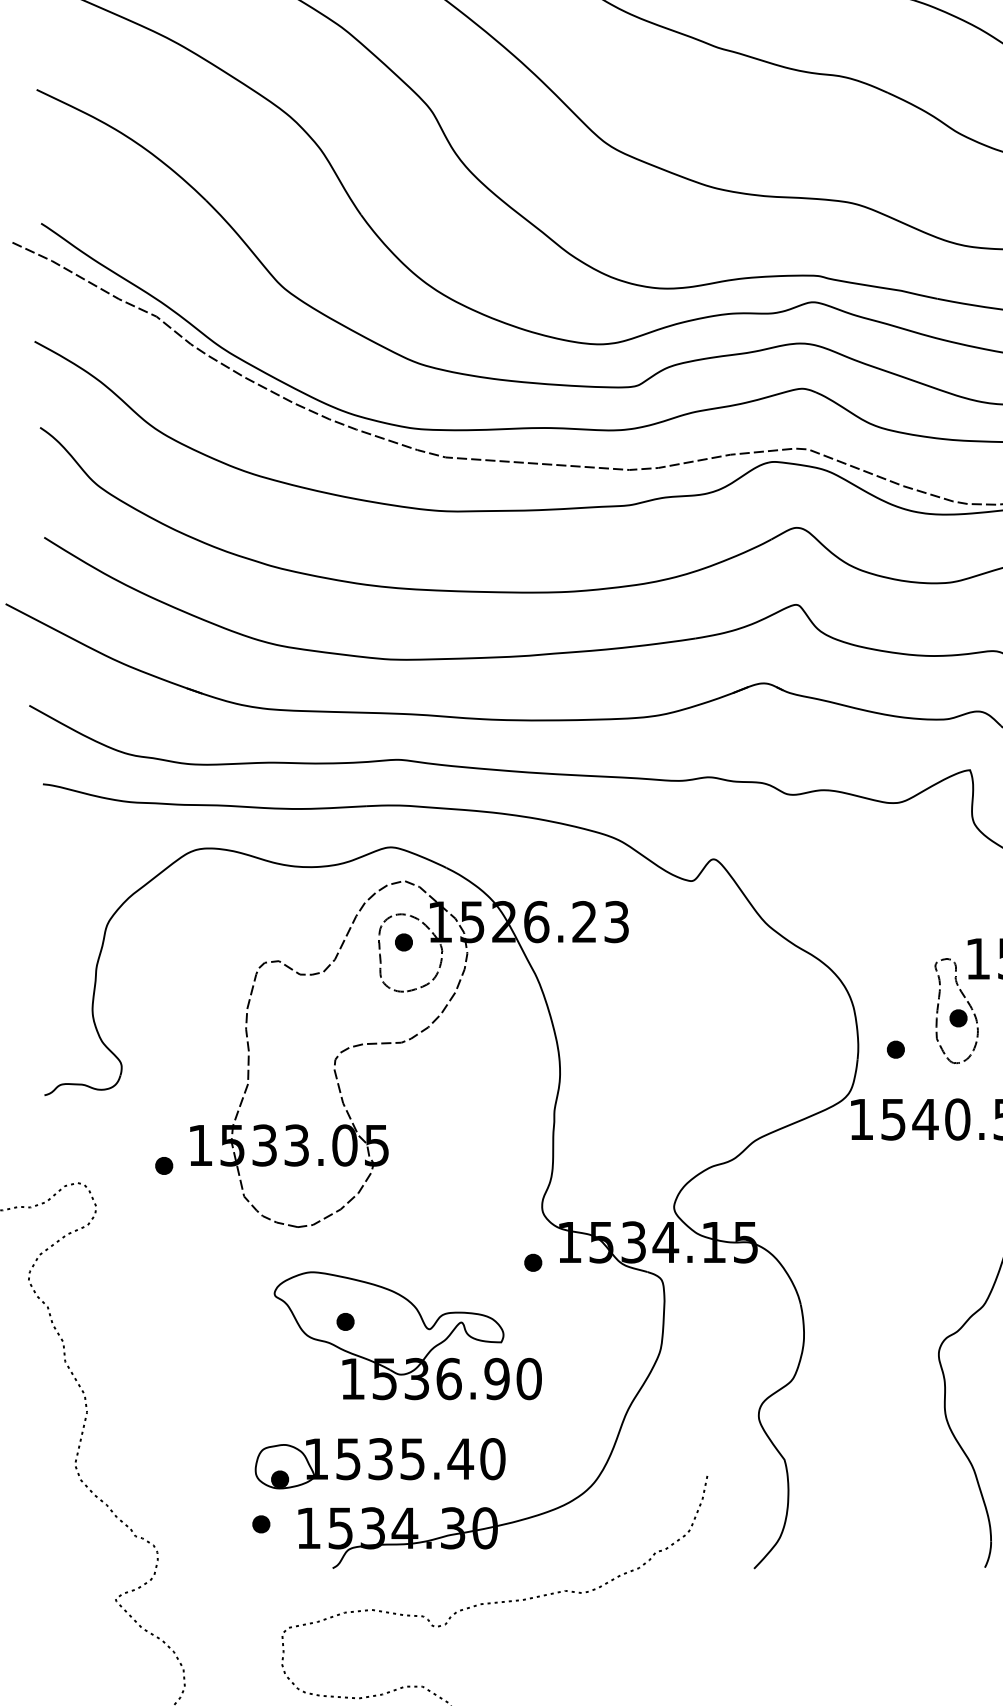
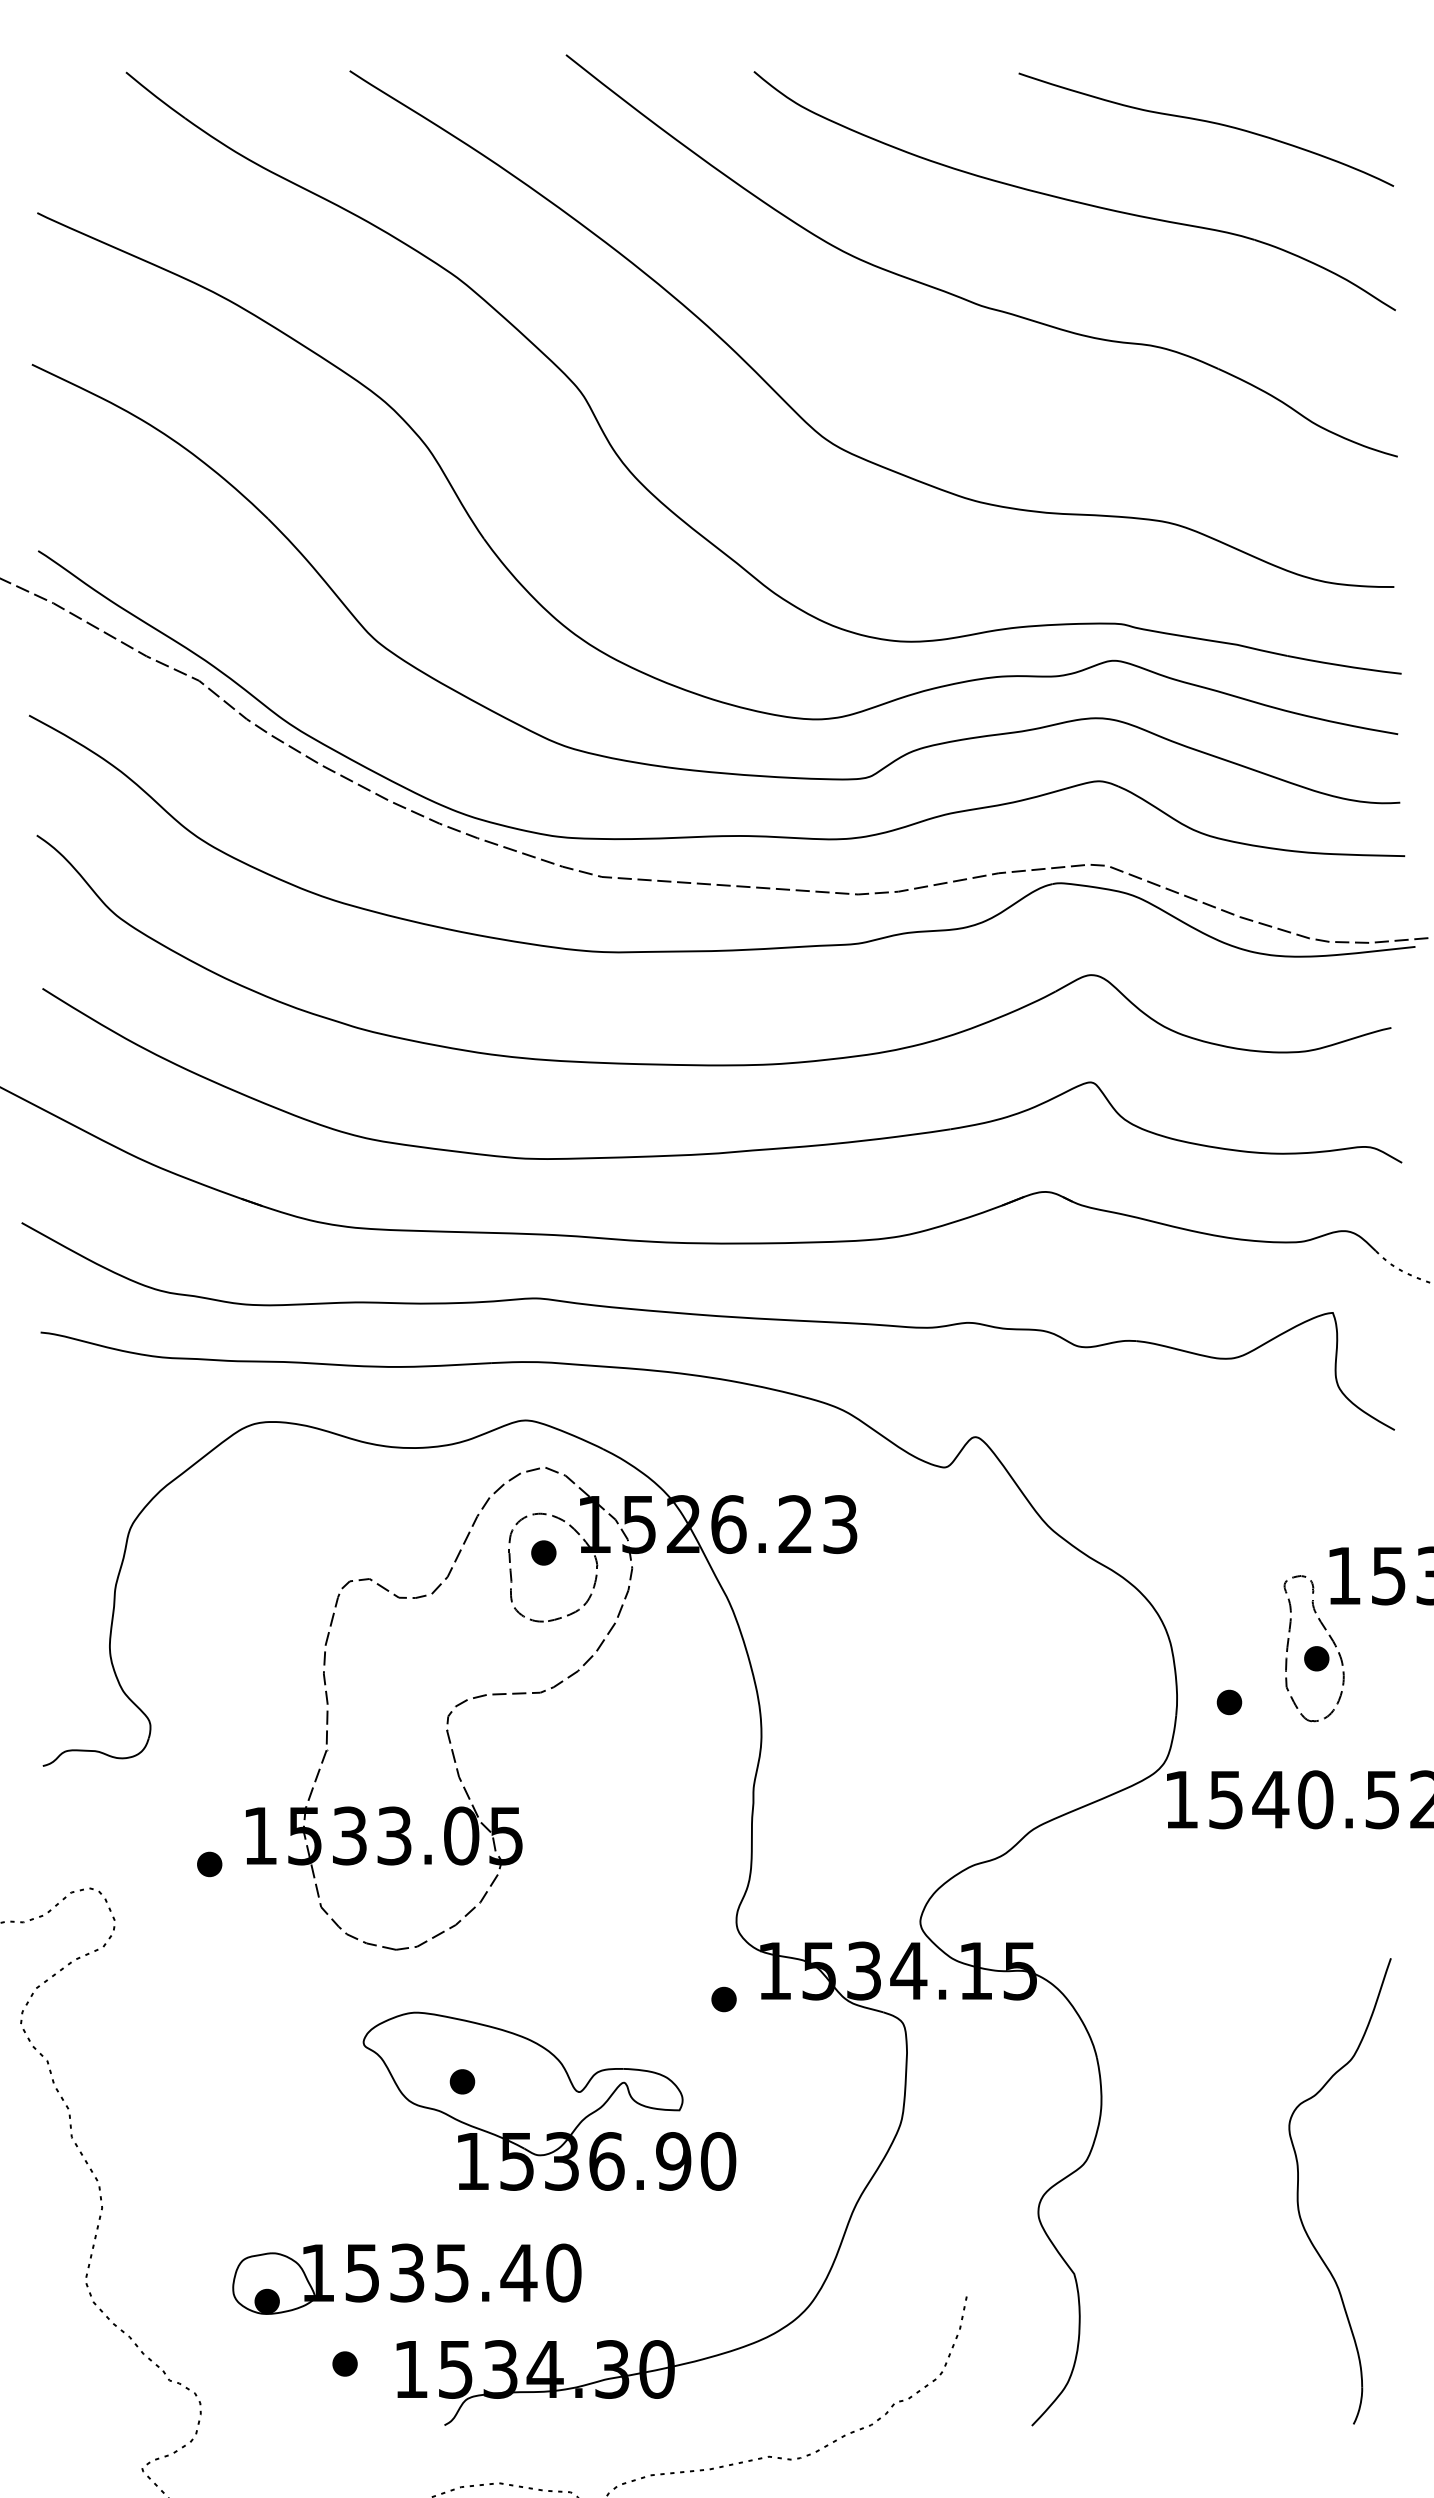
part: (380, 1463) -> (406, 2278), moved

